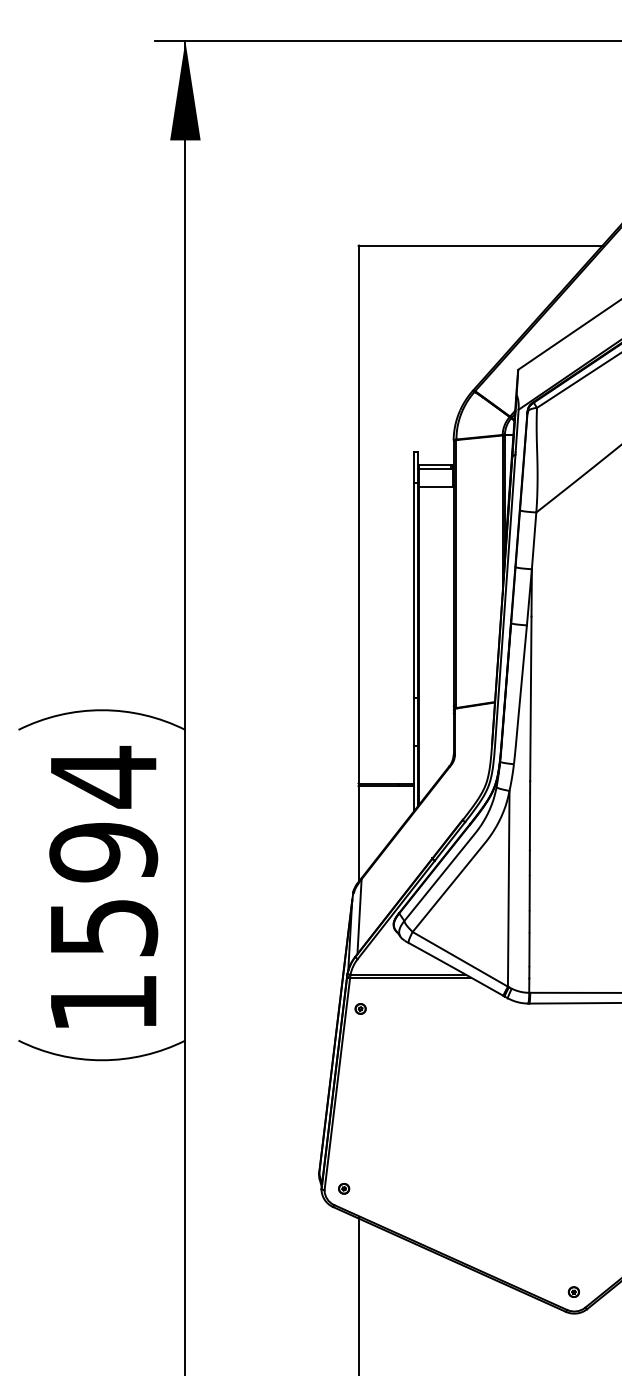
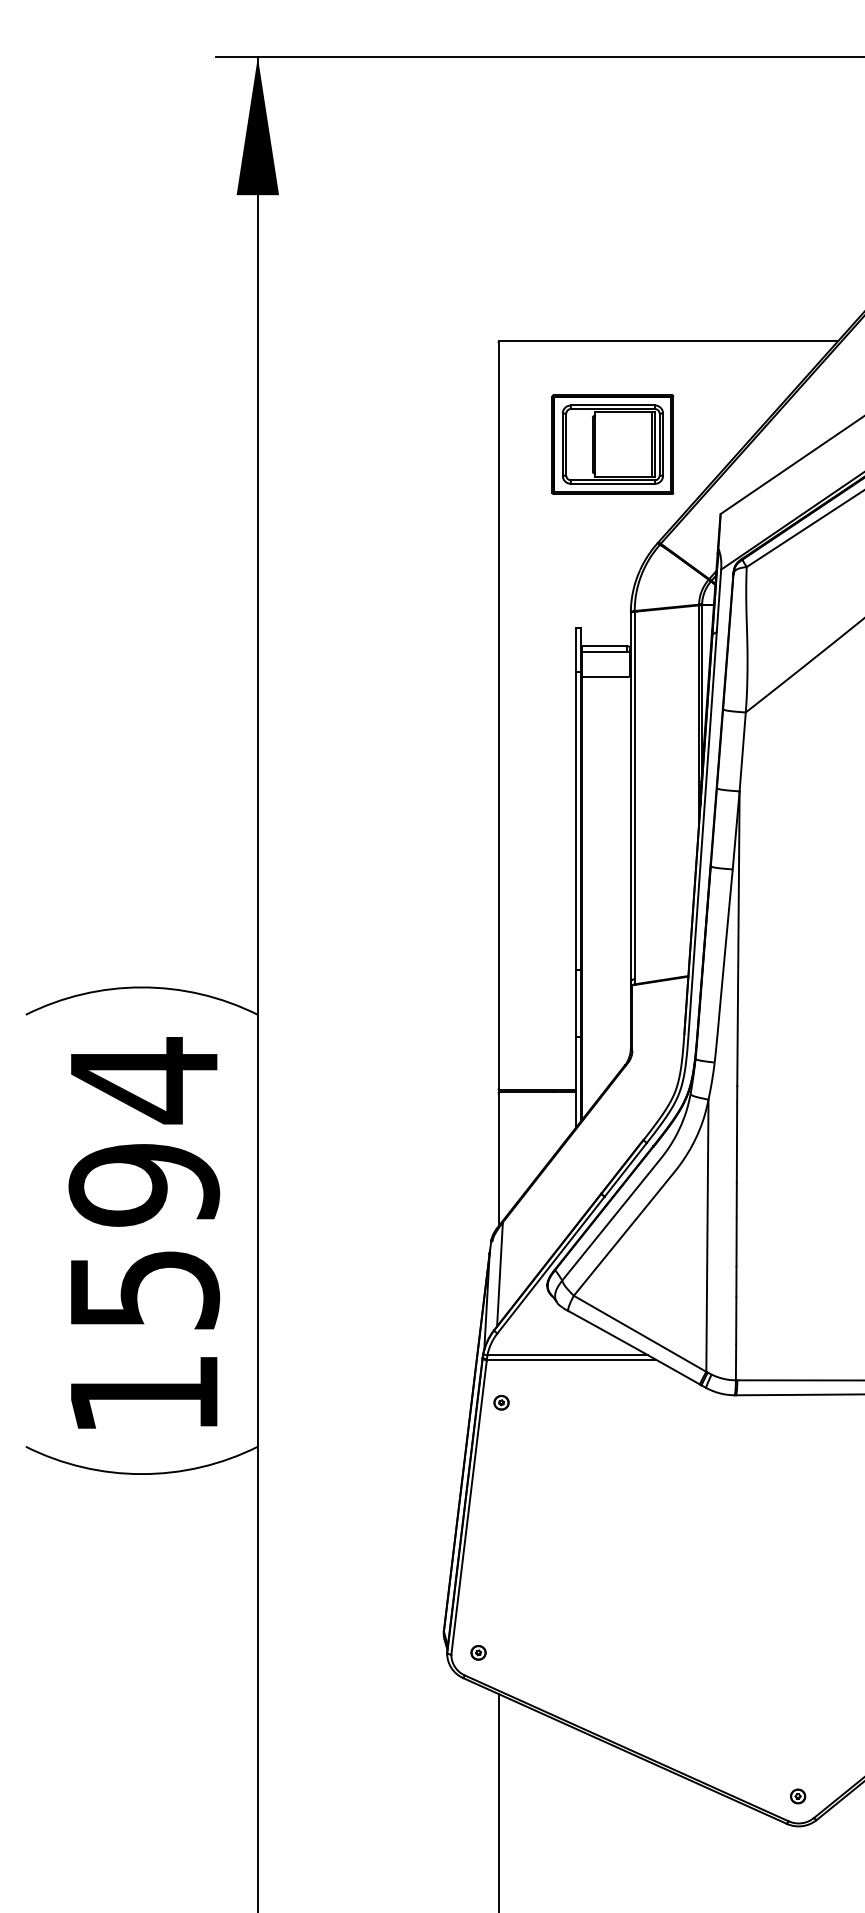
part: (440, 319) -> (612, 444), added

